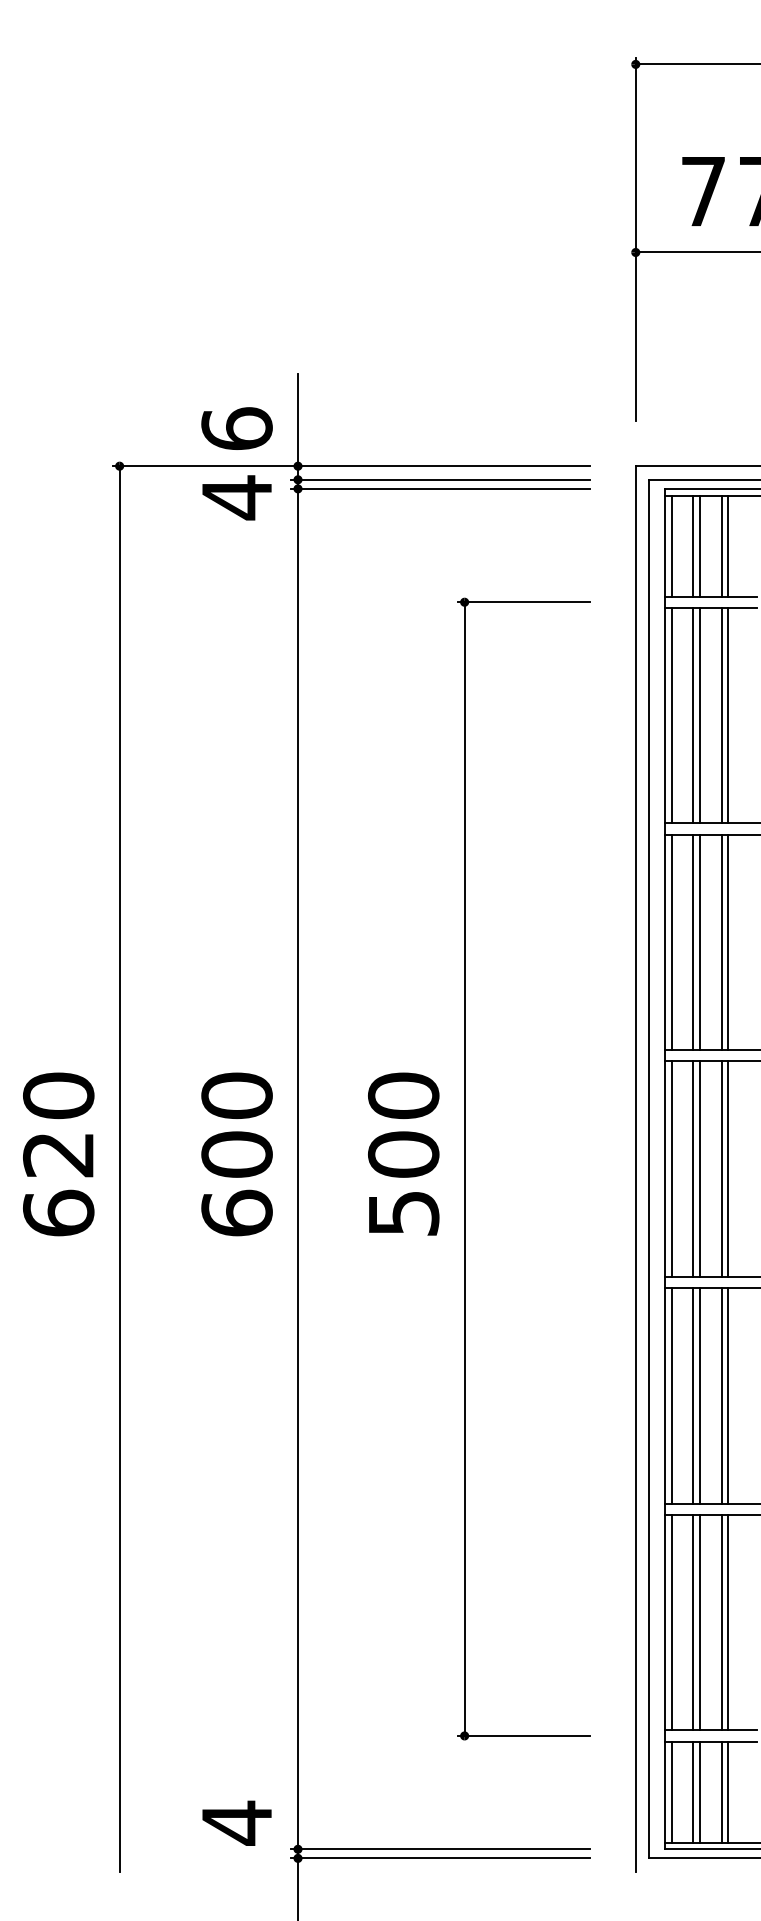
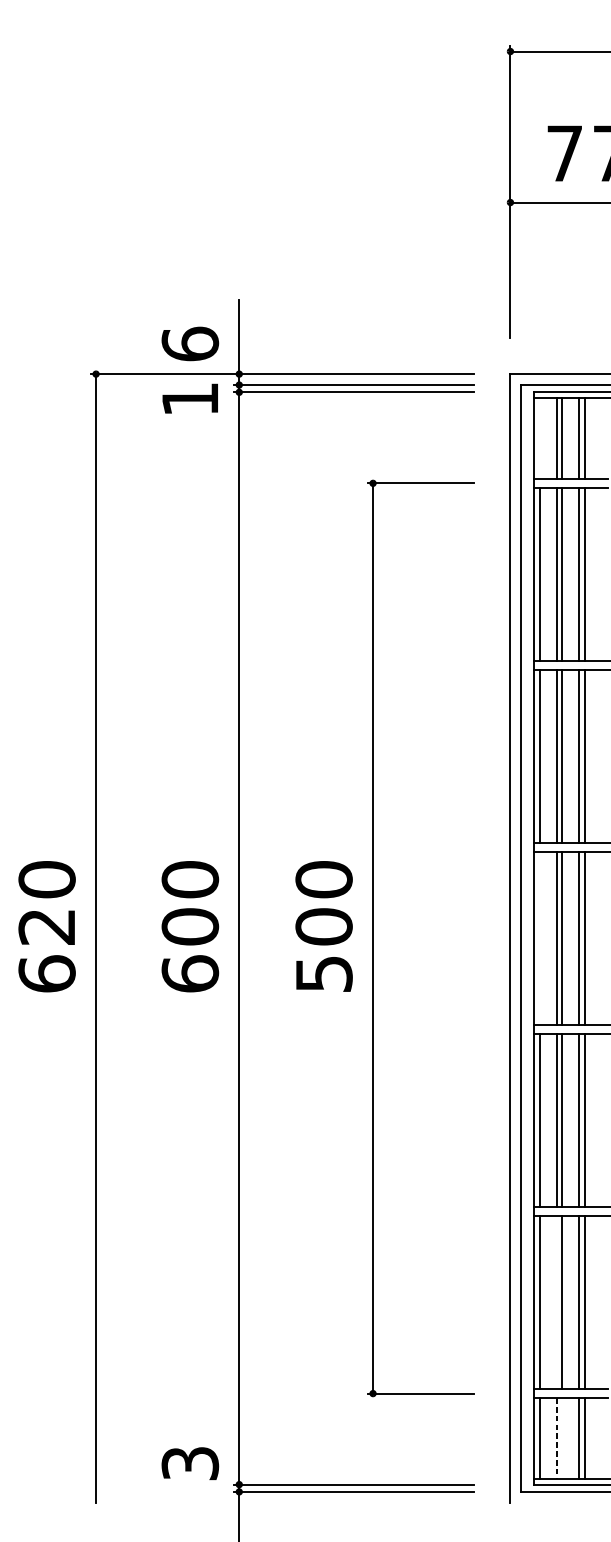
text: (236, 497) -> (189, 399), 4 -> 1
line: (672, 545) -> (539, 437), removed
line: (672, 1168) -> (539, 938), removed
line: (693, 1622) -> (556, 1302), removed
line: (700, 1791) -> (562, 1438), removed
line: (693, 1792) -> (556, 1439), solid -> dashed
text: (236, 1822) -> (189, 1463), 4 -> 3

